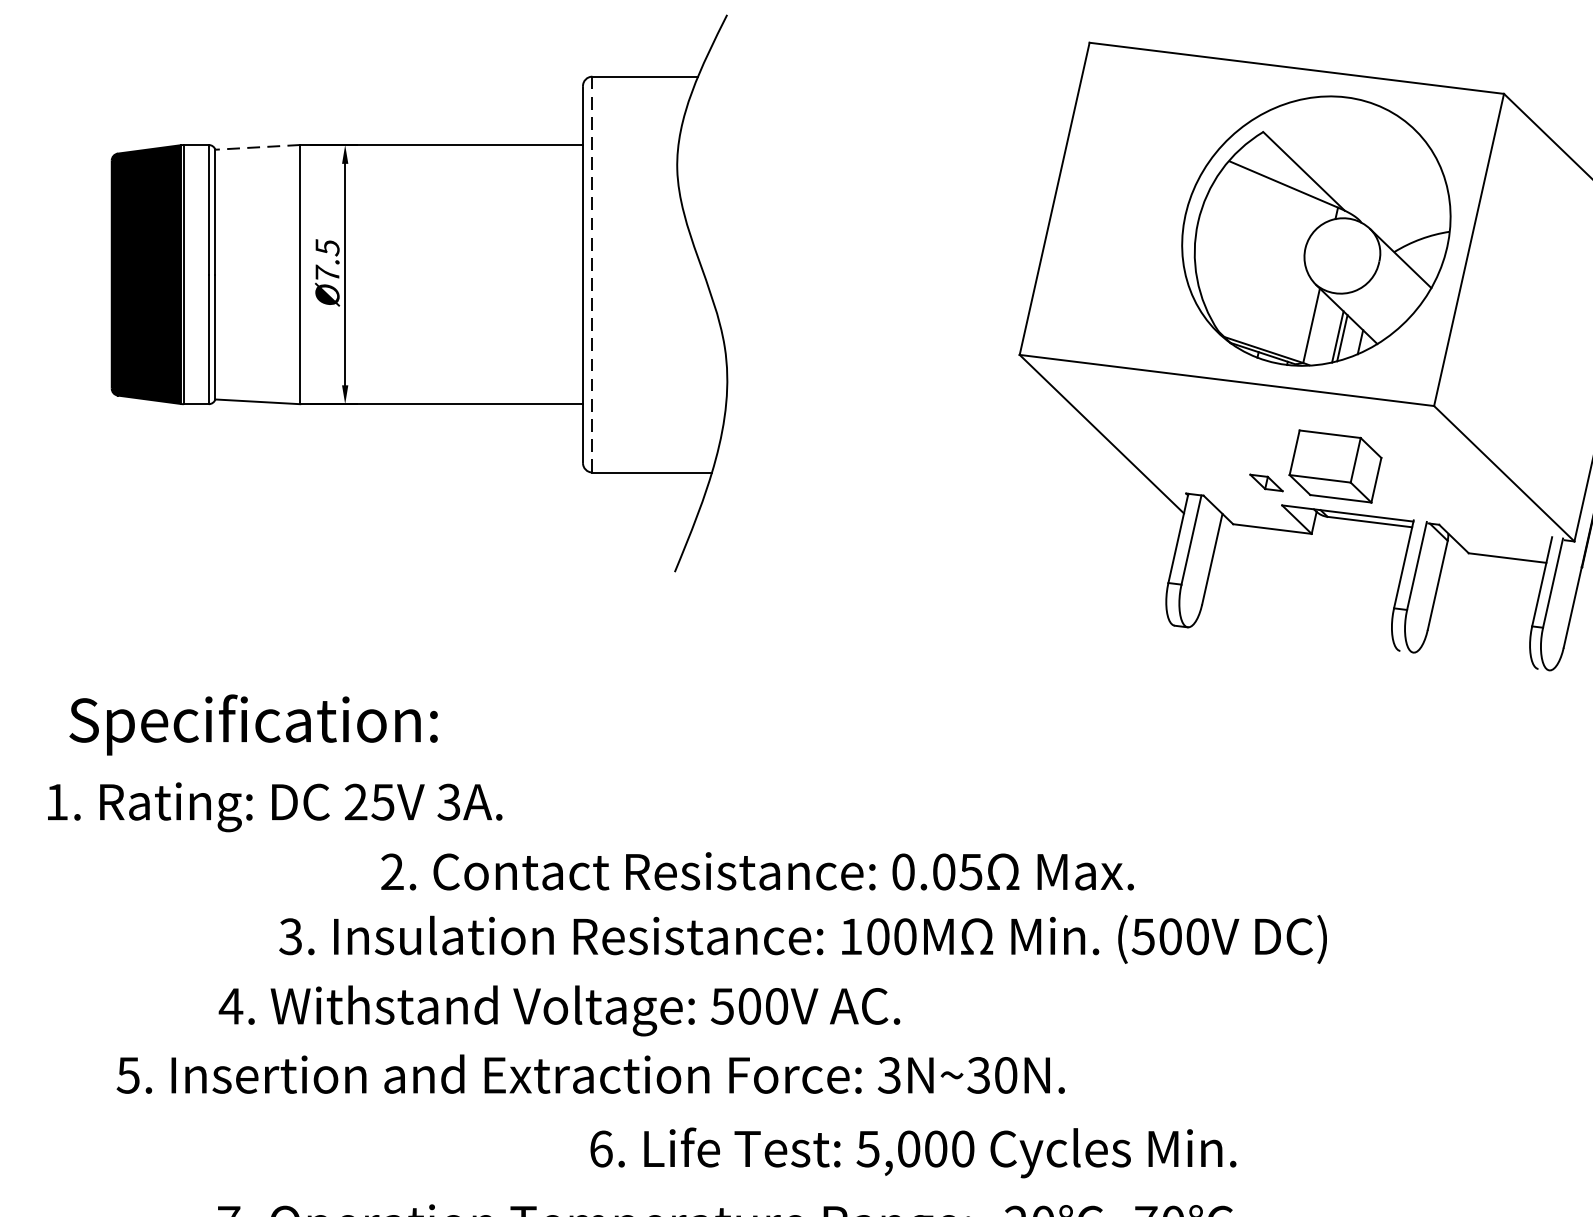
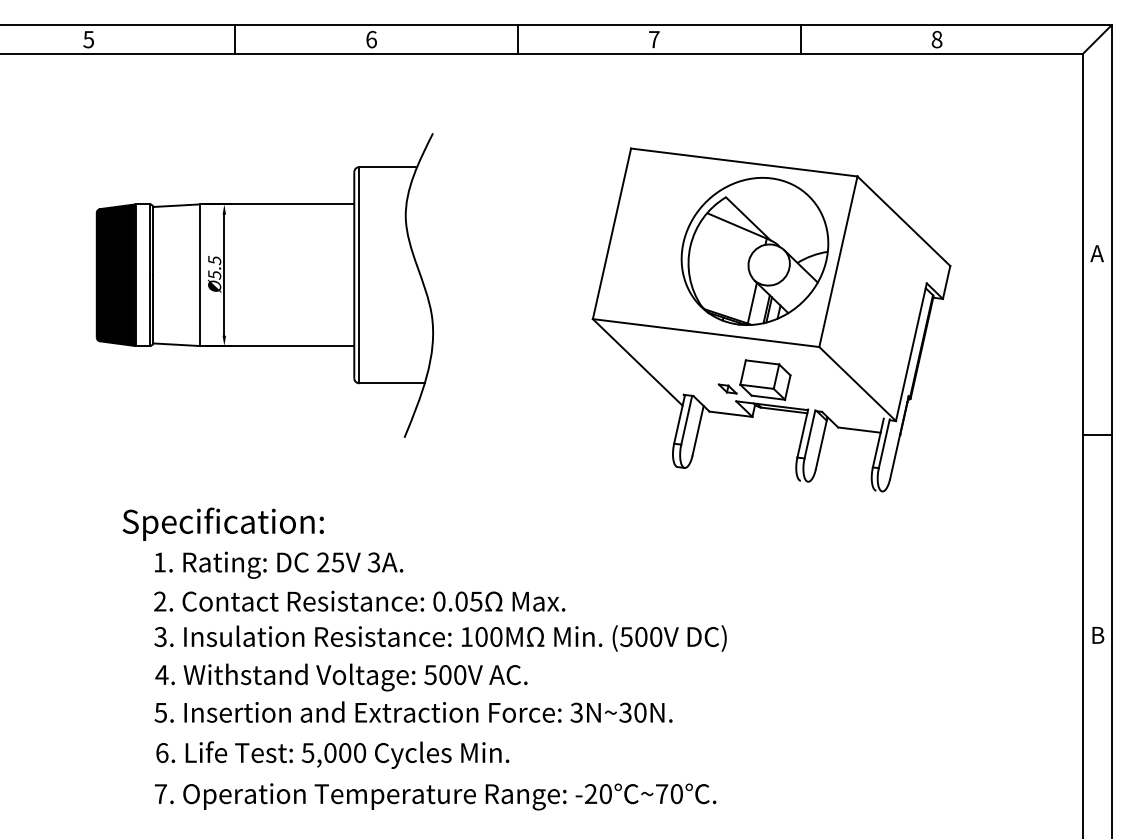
line: (257, 146) -> (176, 205), dashed -> solid
text: (327, 273) -> (214, 274), Ø7.5 -> Ø5.5
line: (592, 275) -> (359, 275), dashed -> solid
text: (252, 723) -> (222, 523), moved
text: (275, 805) -> (279, 564), moved
text: (757, 869) -> (359, 600), moved
text: (803, 939) -> (440, 638), moved
text: (590, 1073) -> (413, 711), moved
text: (912, 1151) -> (332, 754), moved

